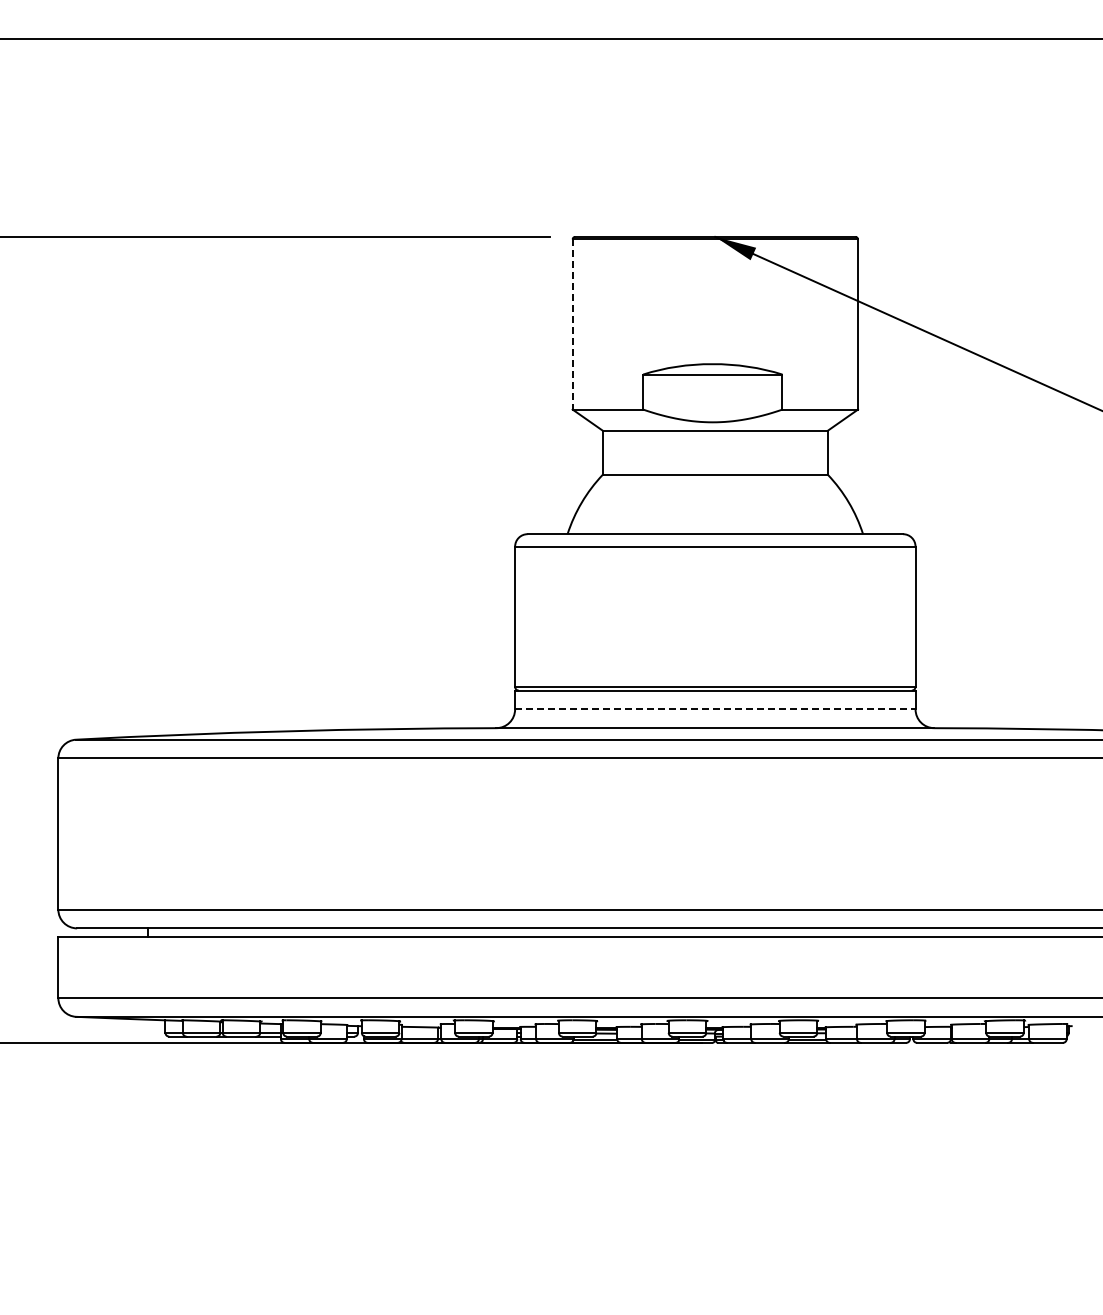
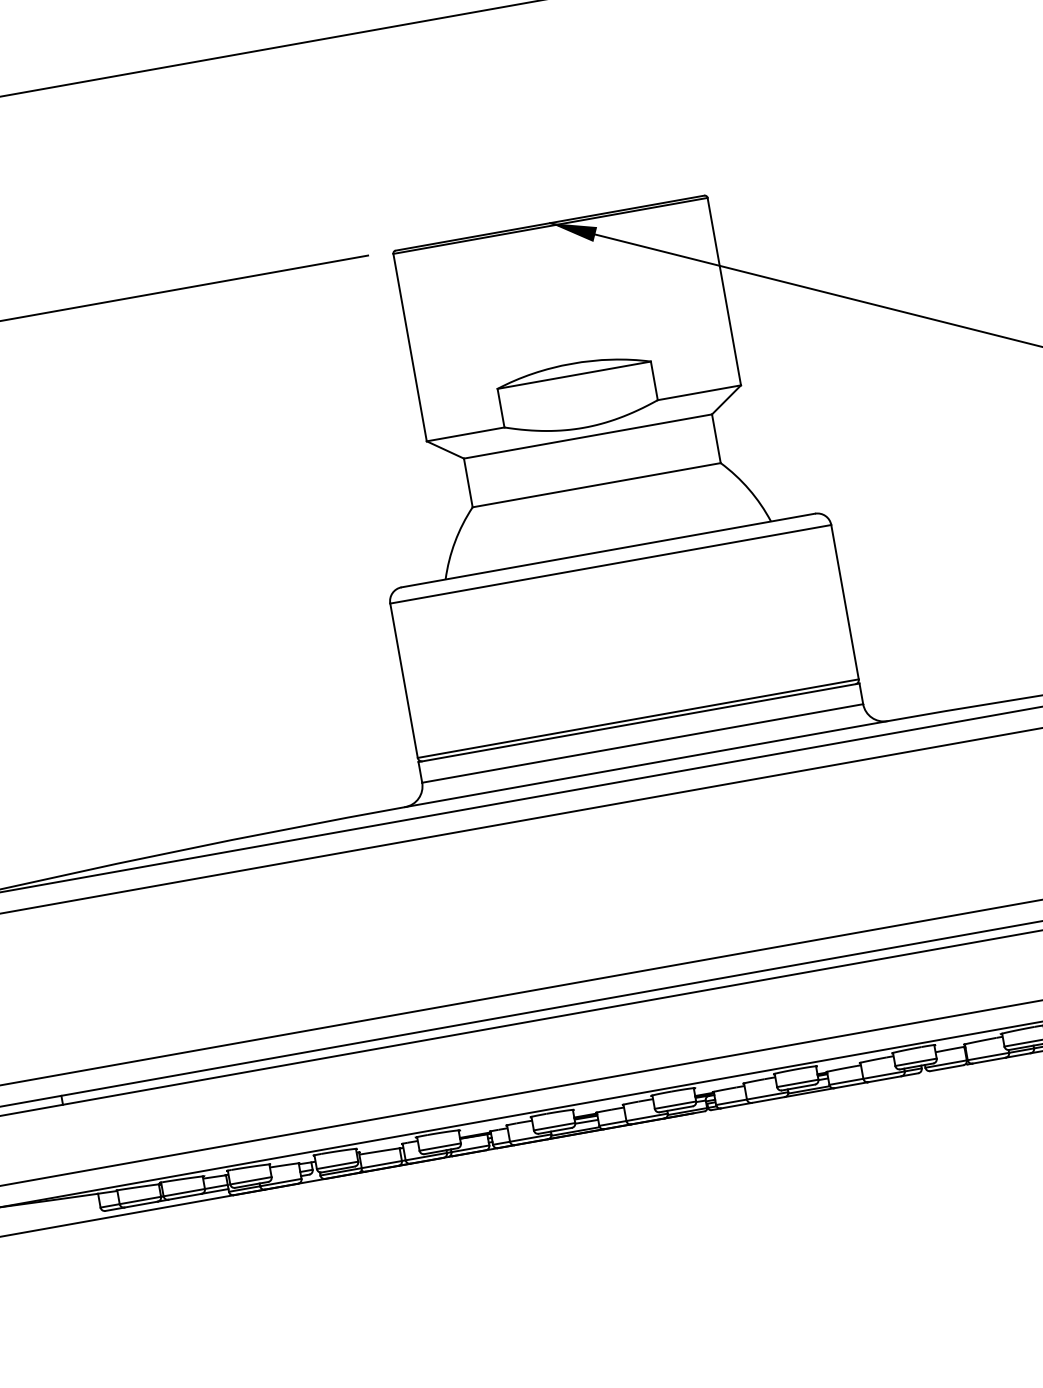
line: (572, 325) -> (410, 348), dashed -> solid
line: (715, 709) -> (642, 743), dashed -> solid

